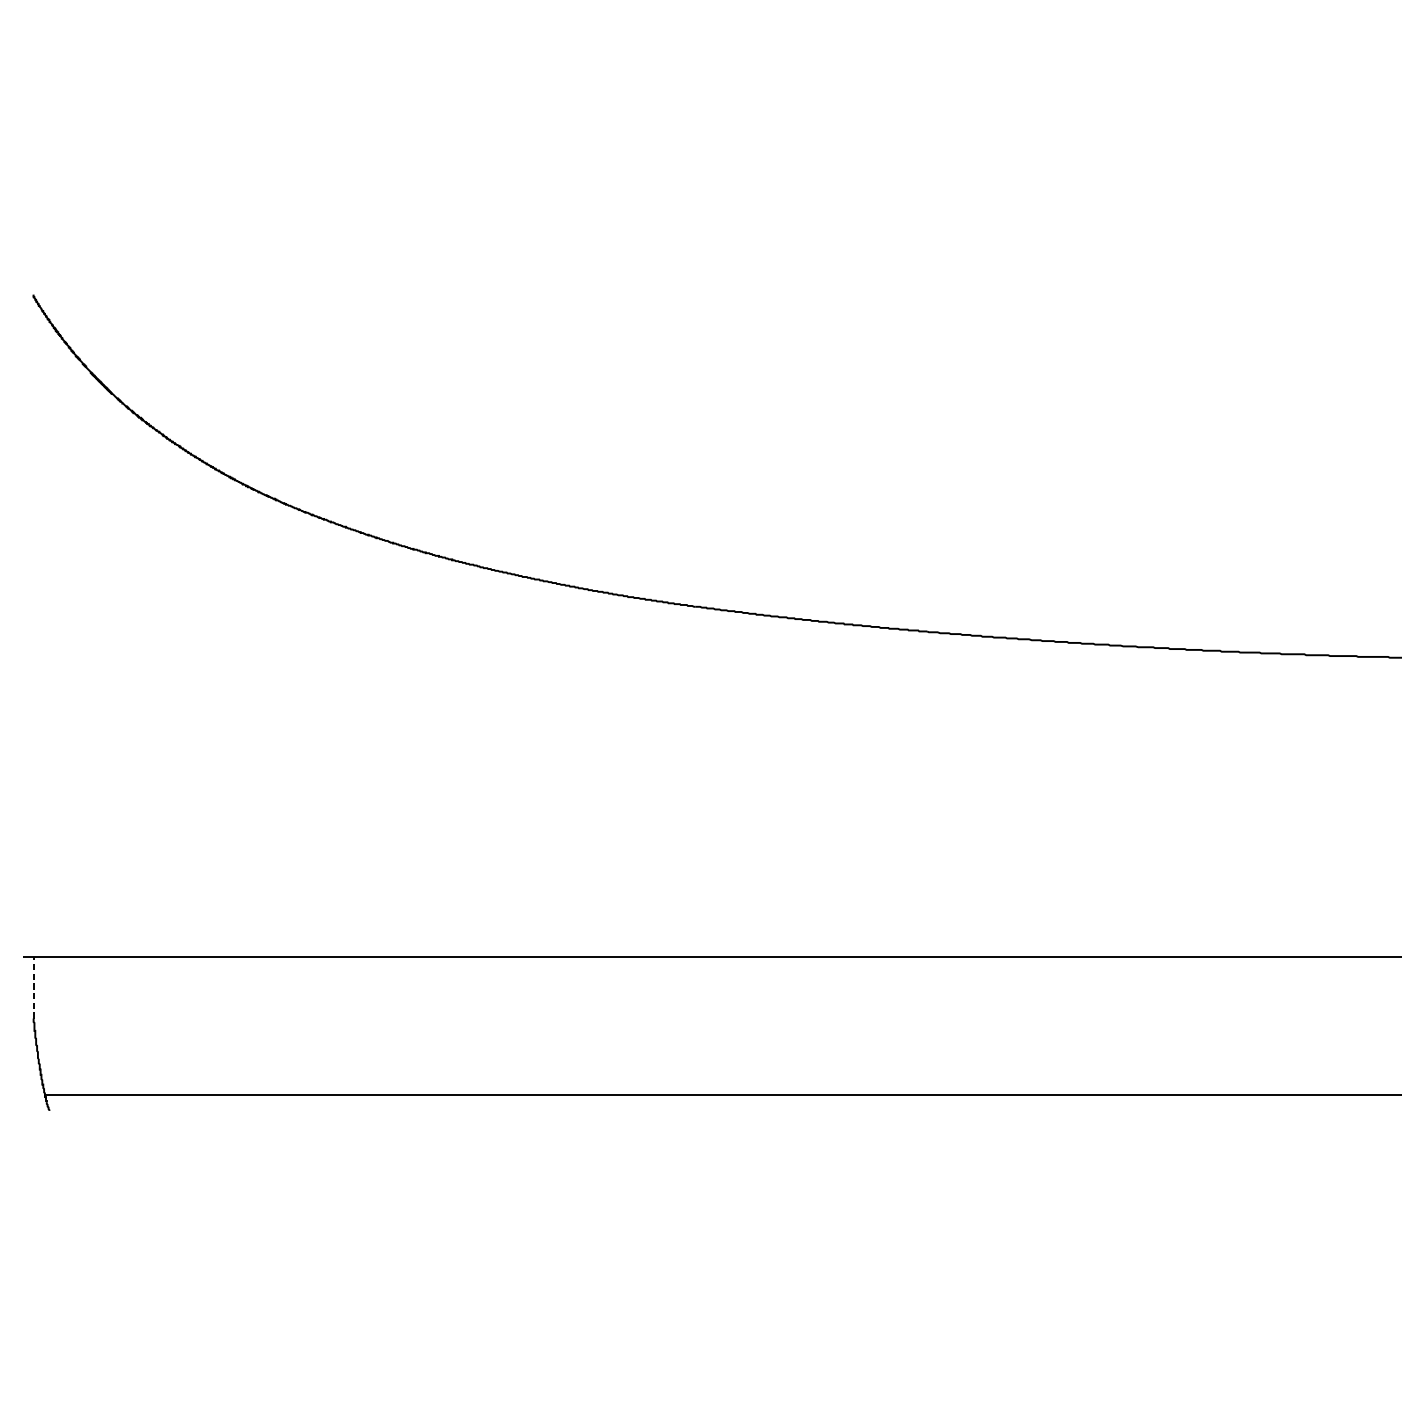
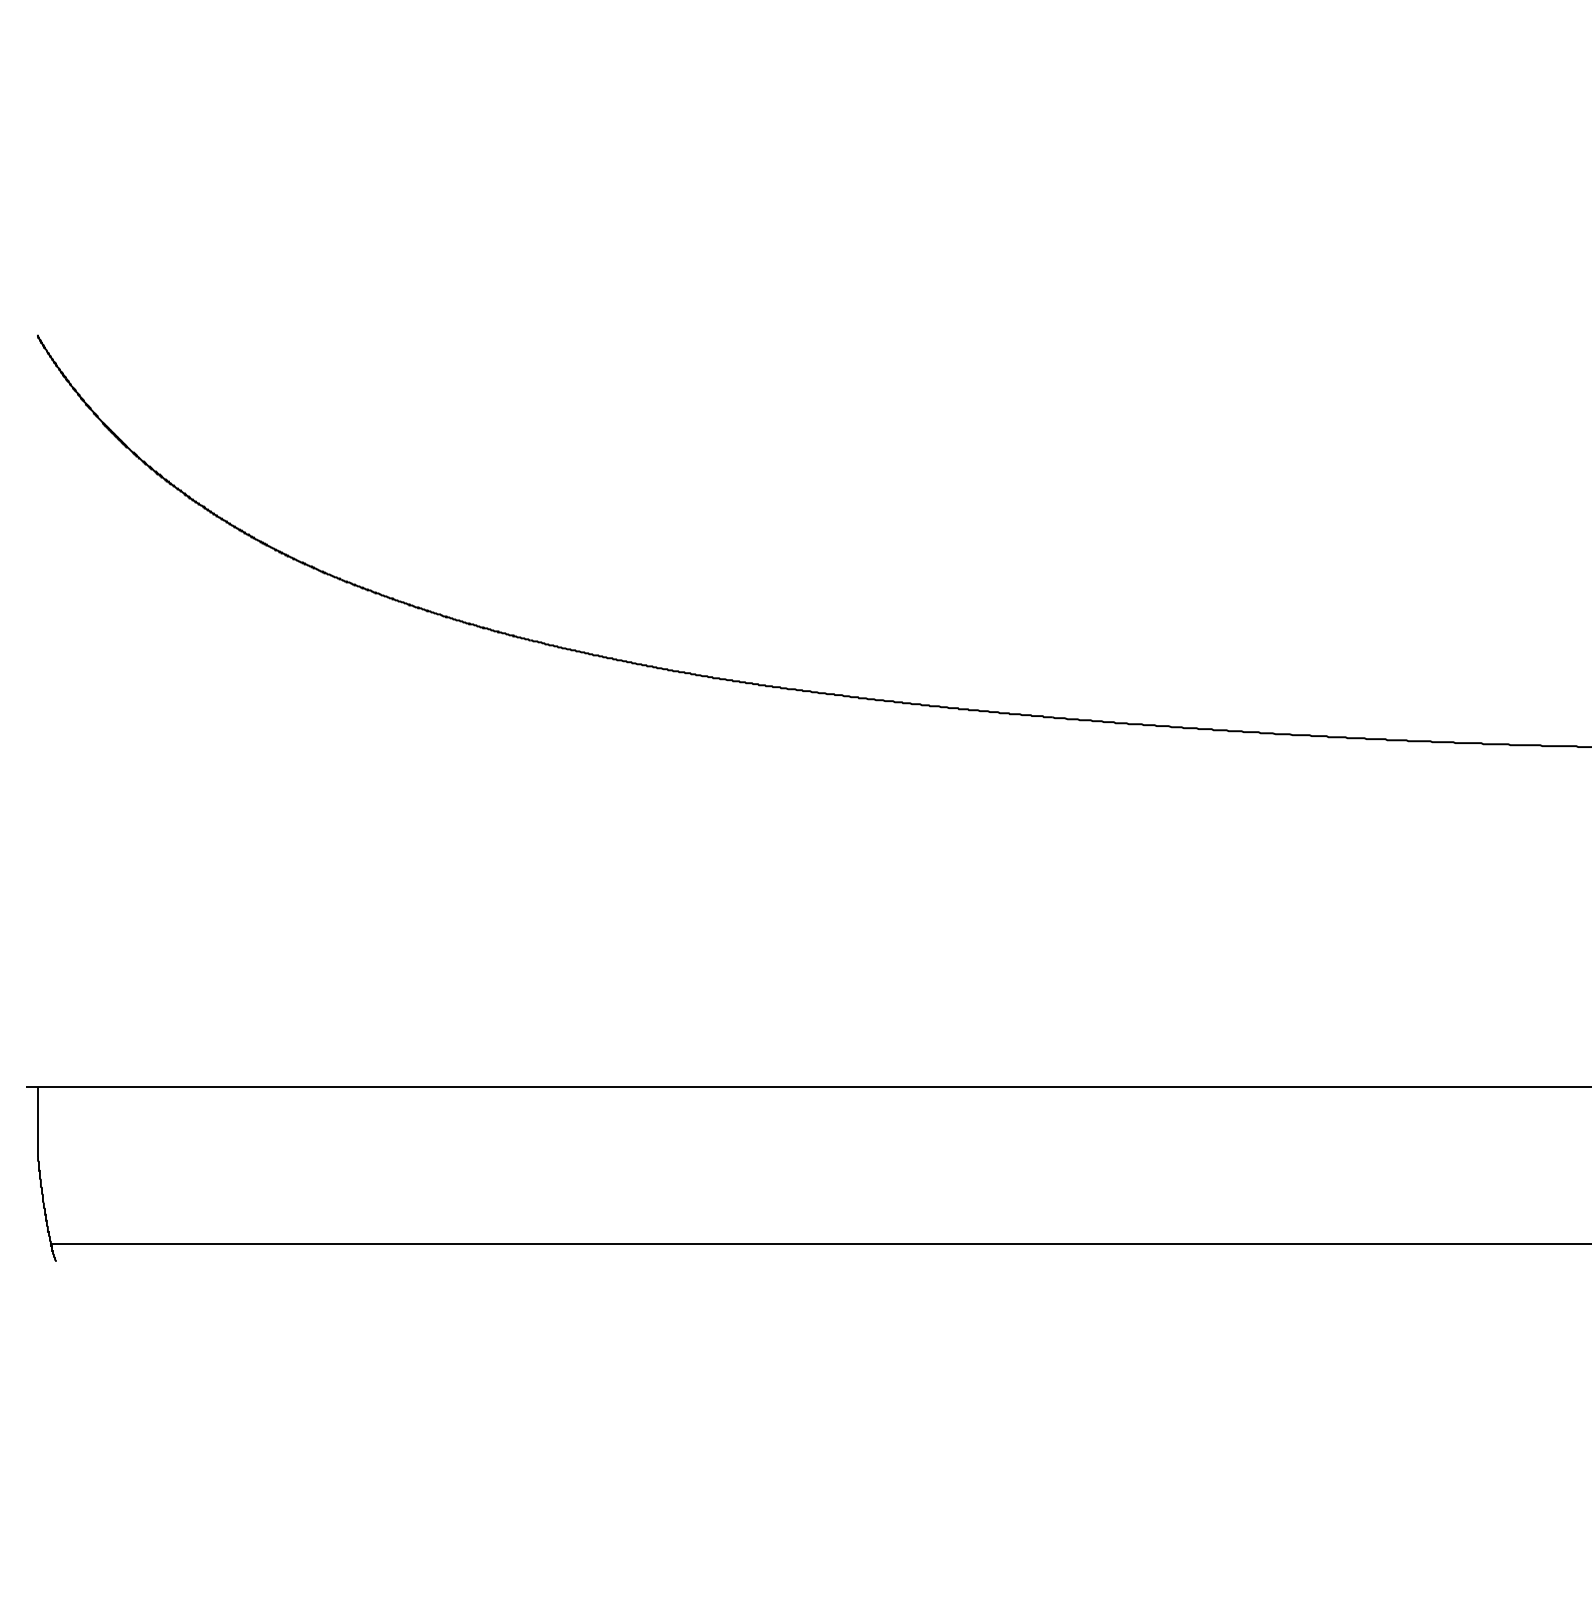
line: (34, 987) -> (38, 1121), dashed -> solid

